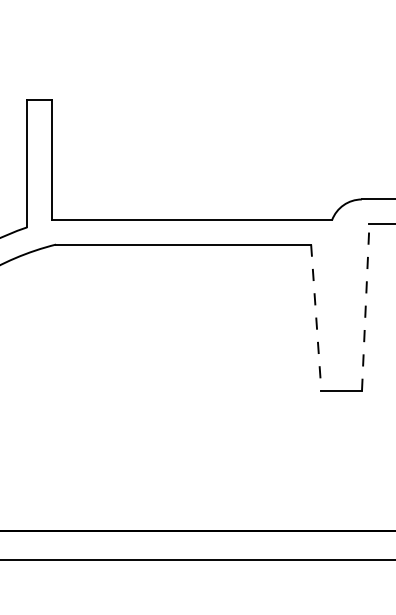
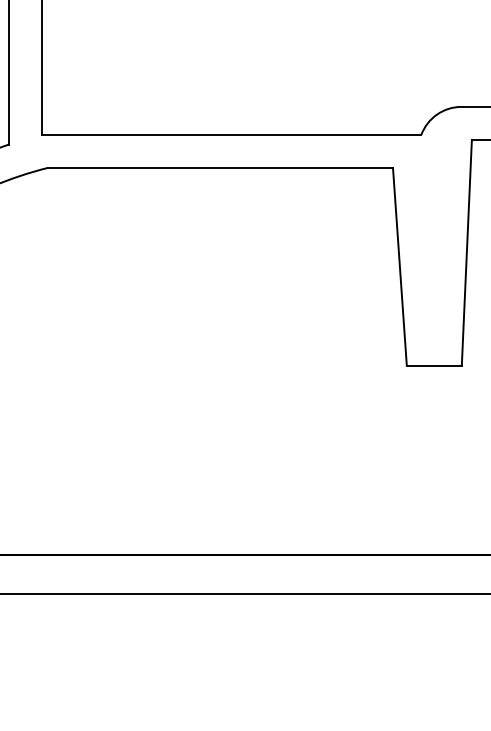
line: (365, 307) -> (466, 253), dashed -> solid
line: (316, 318) -> (400, 267), dashed -> solid

